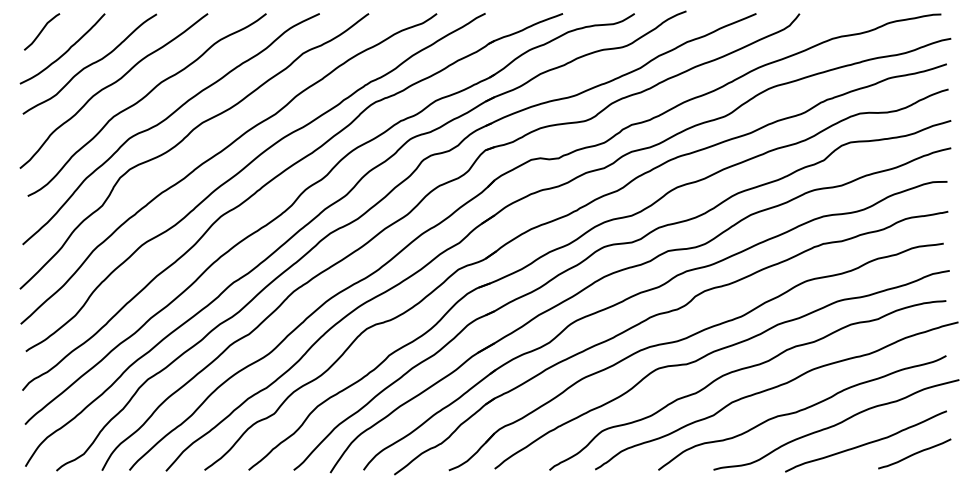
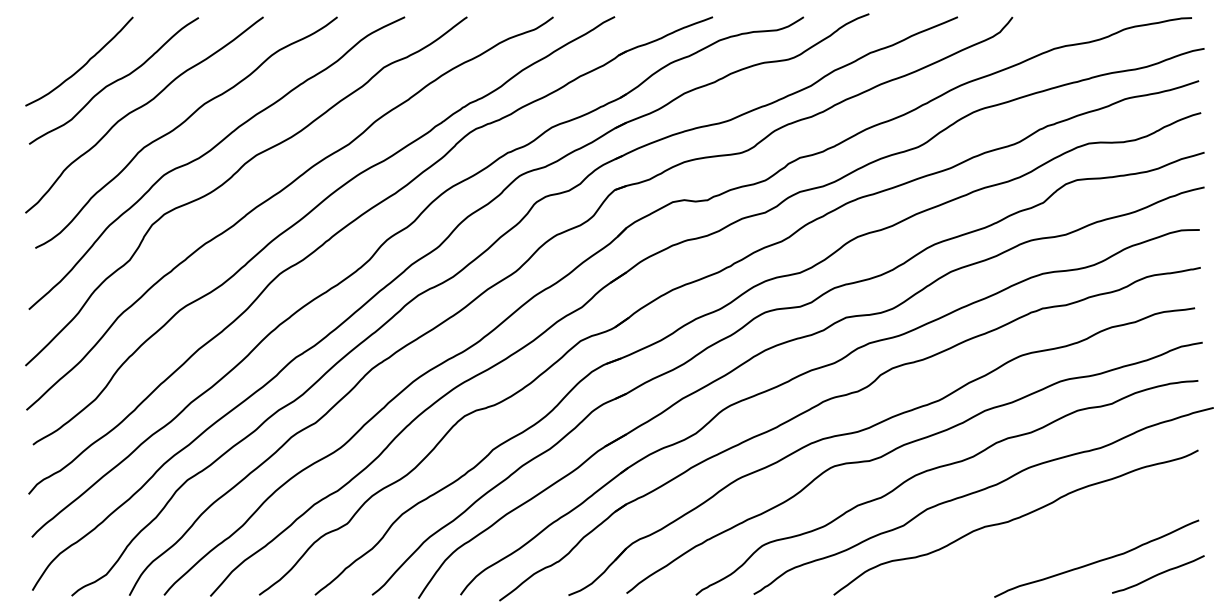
curve: (42, 31) -> (53, 39), removed
curve: (835, 424) -> (1058, 537), removed

